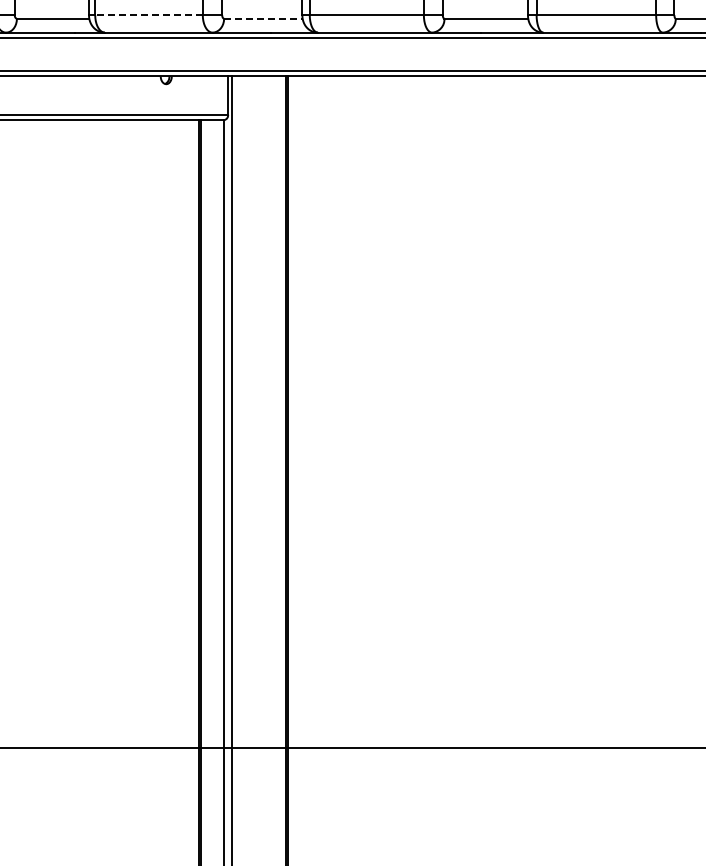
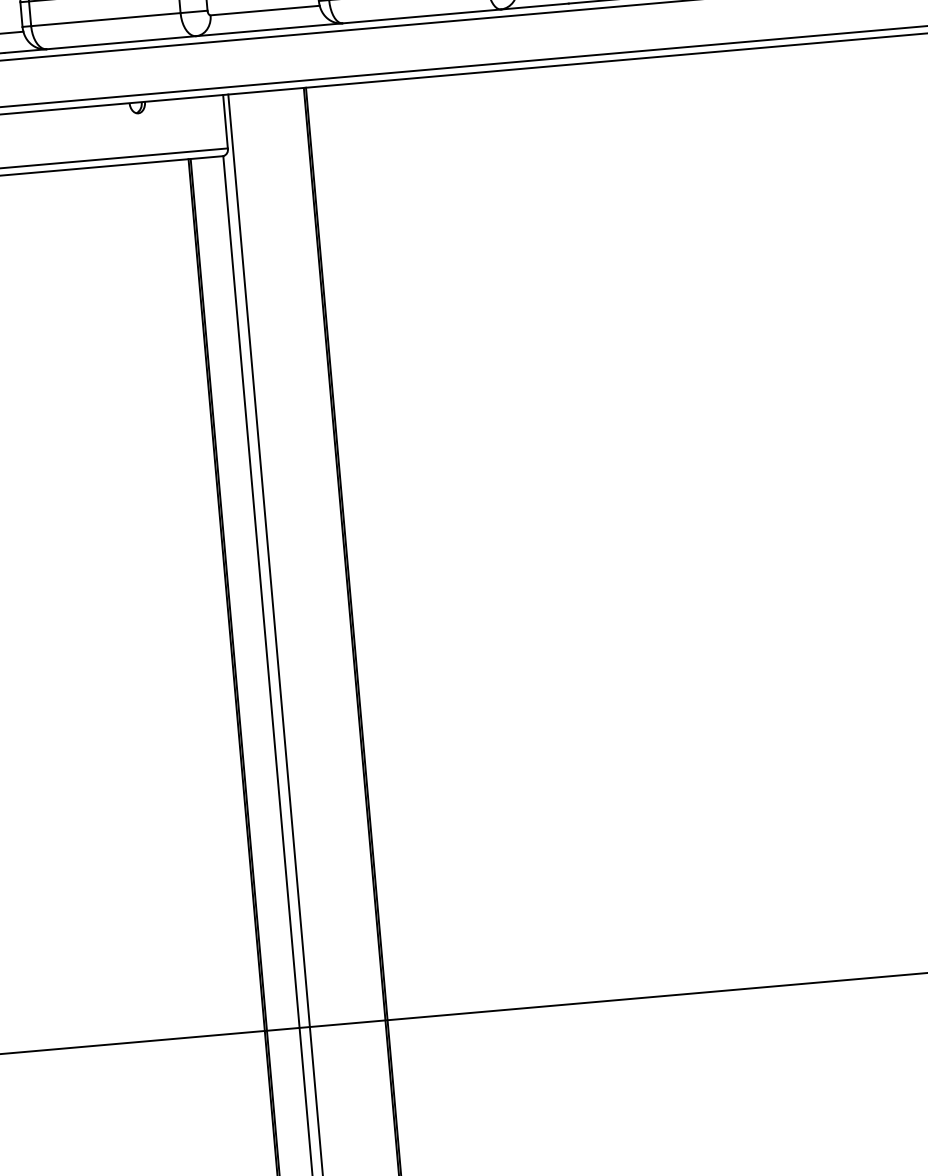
line: (149, 15) -> (106, 20), dashed -> solid
line: (263, 18) -> (265, 10), dashed -> solid

